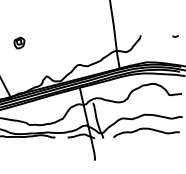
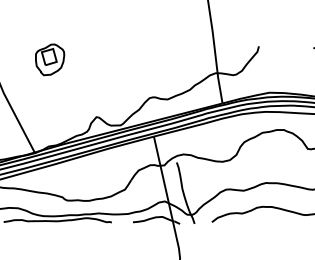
part: (19, 42) -> (50, 58), size x1.67

